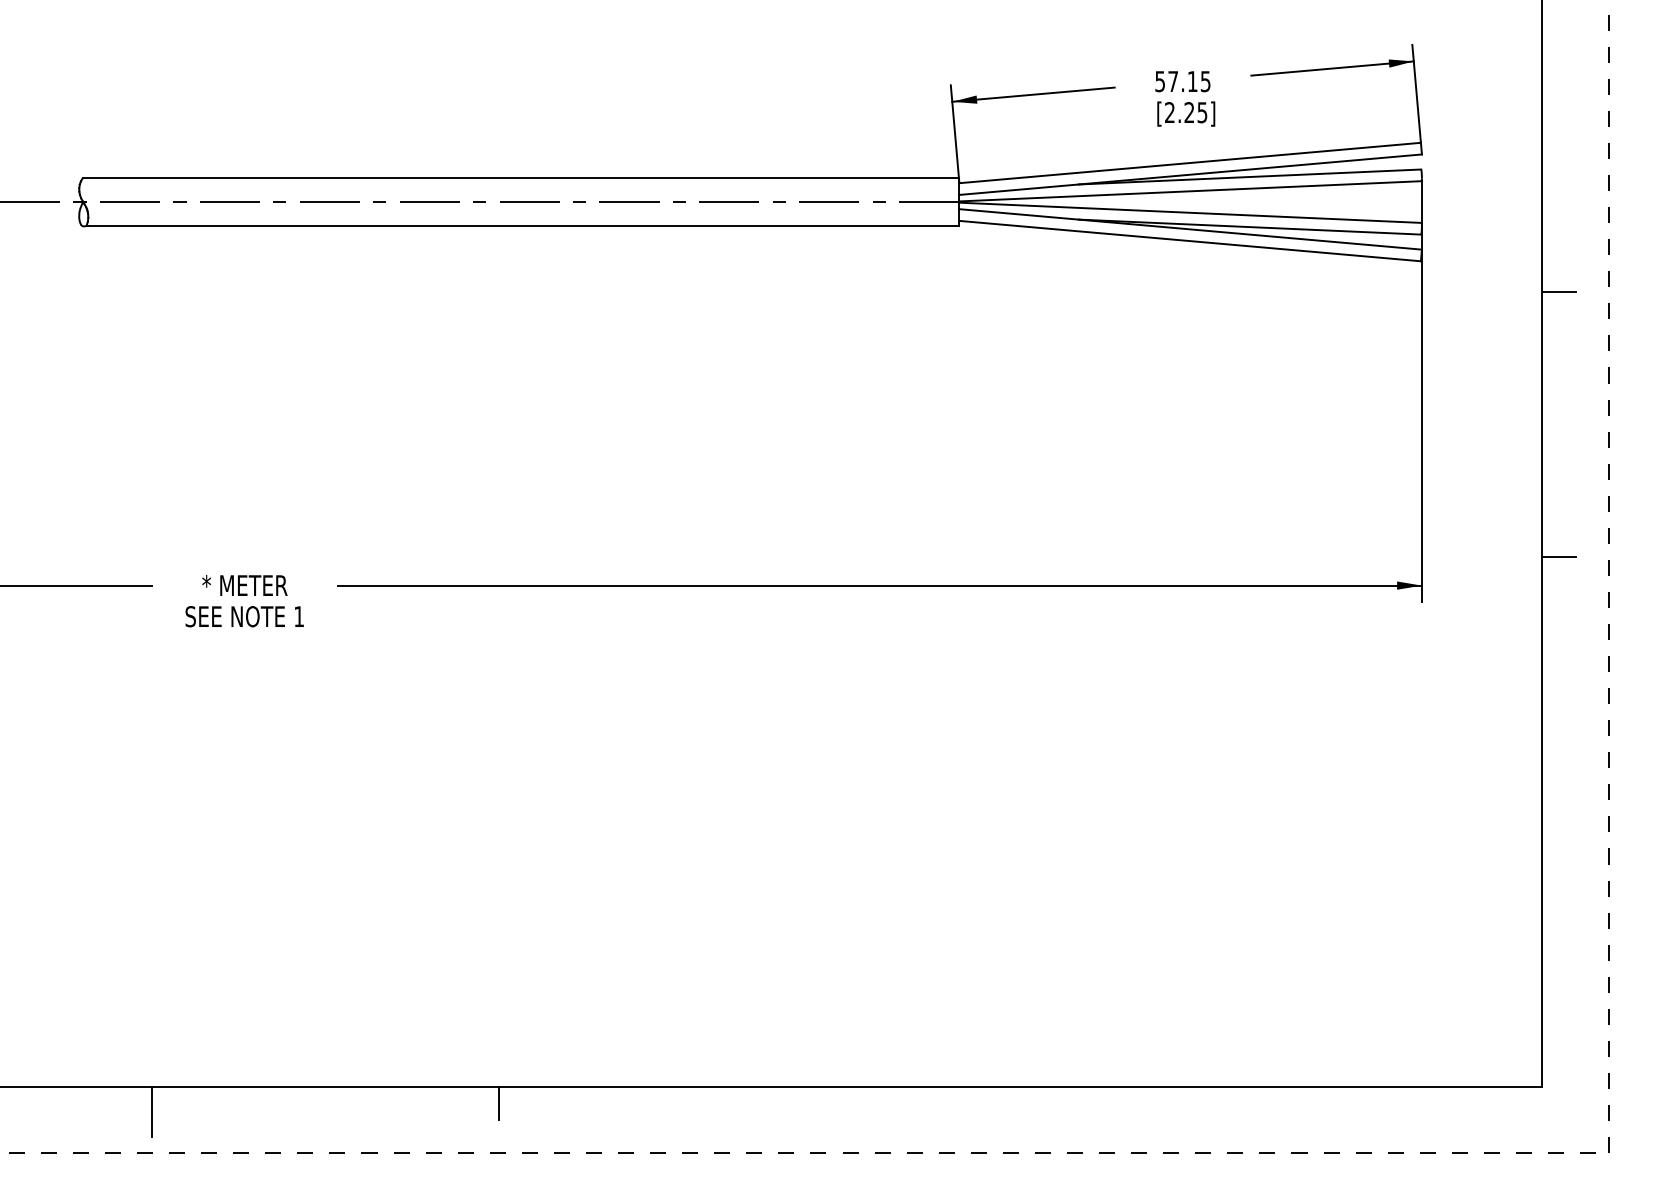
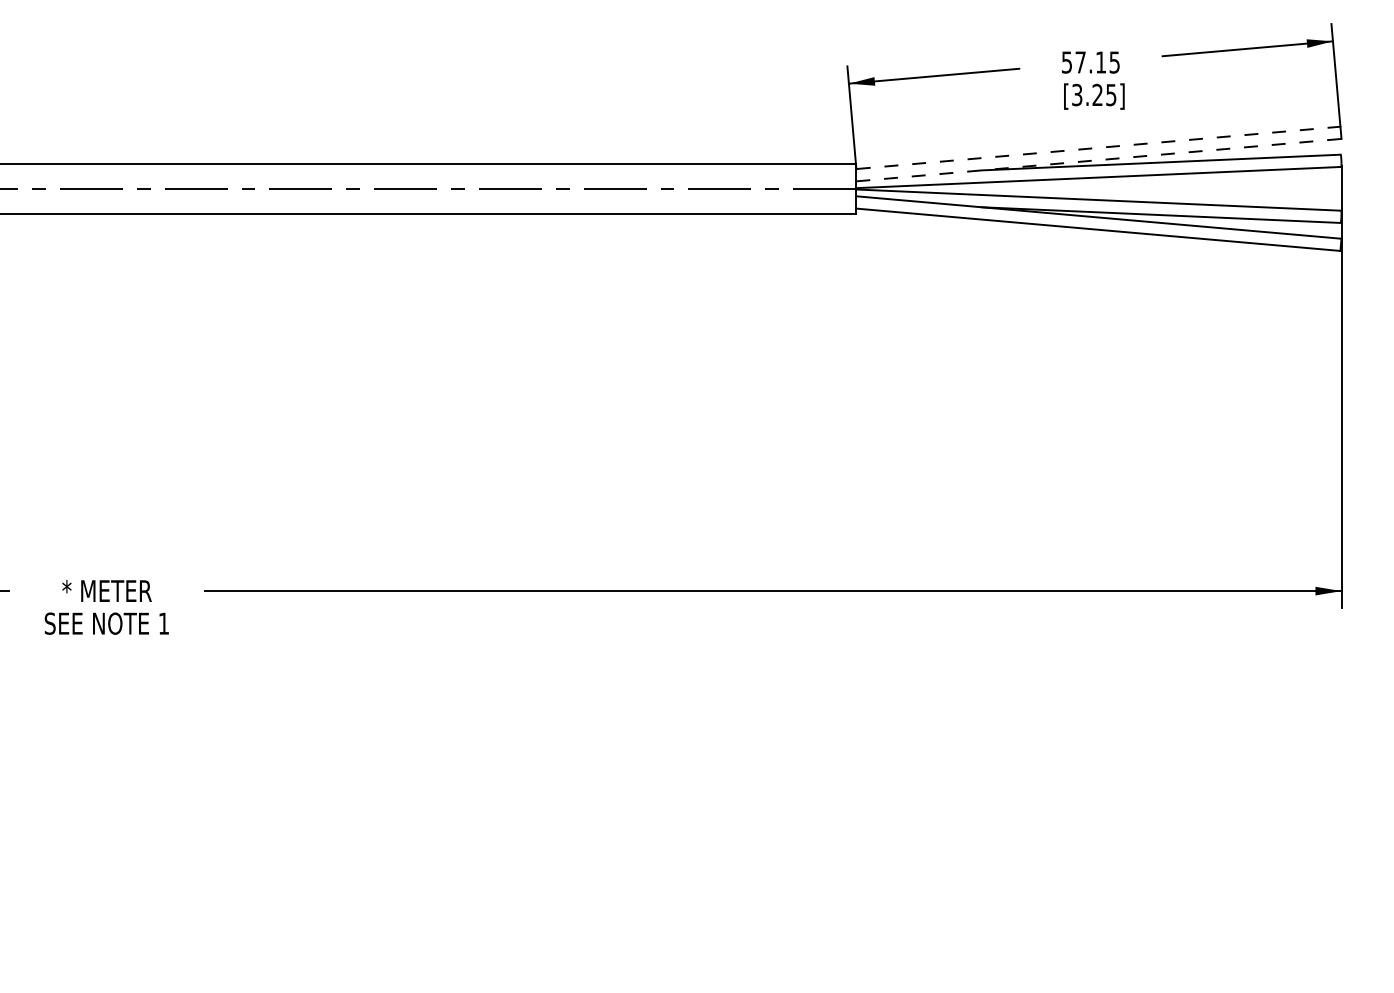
text: (1169, 112) -> (1076, 94), [2.25] -> [3.25]
line: (1190, 162) -> (1098, 147), solid -> dashed
line: (1191, 174) -> (1099, 159), solid -> dashed

